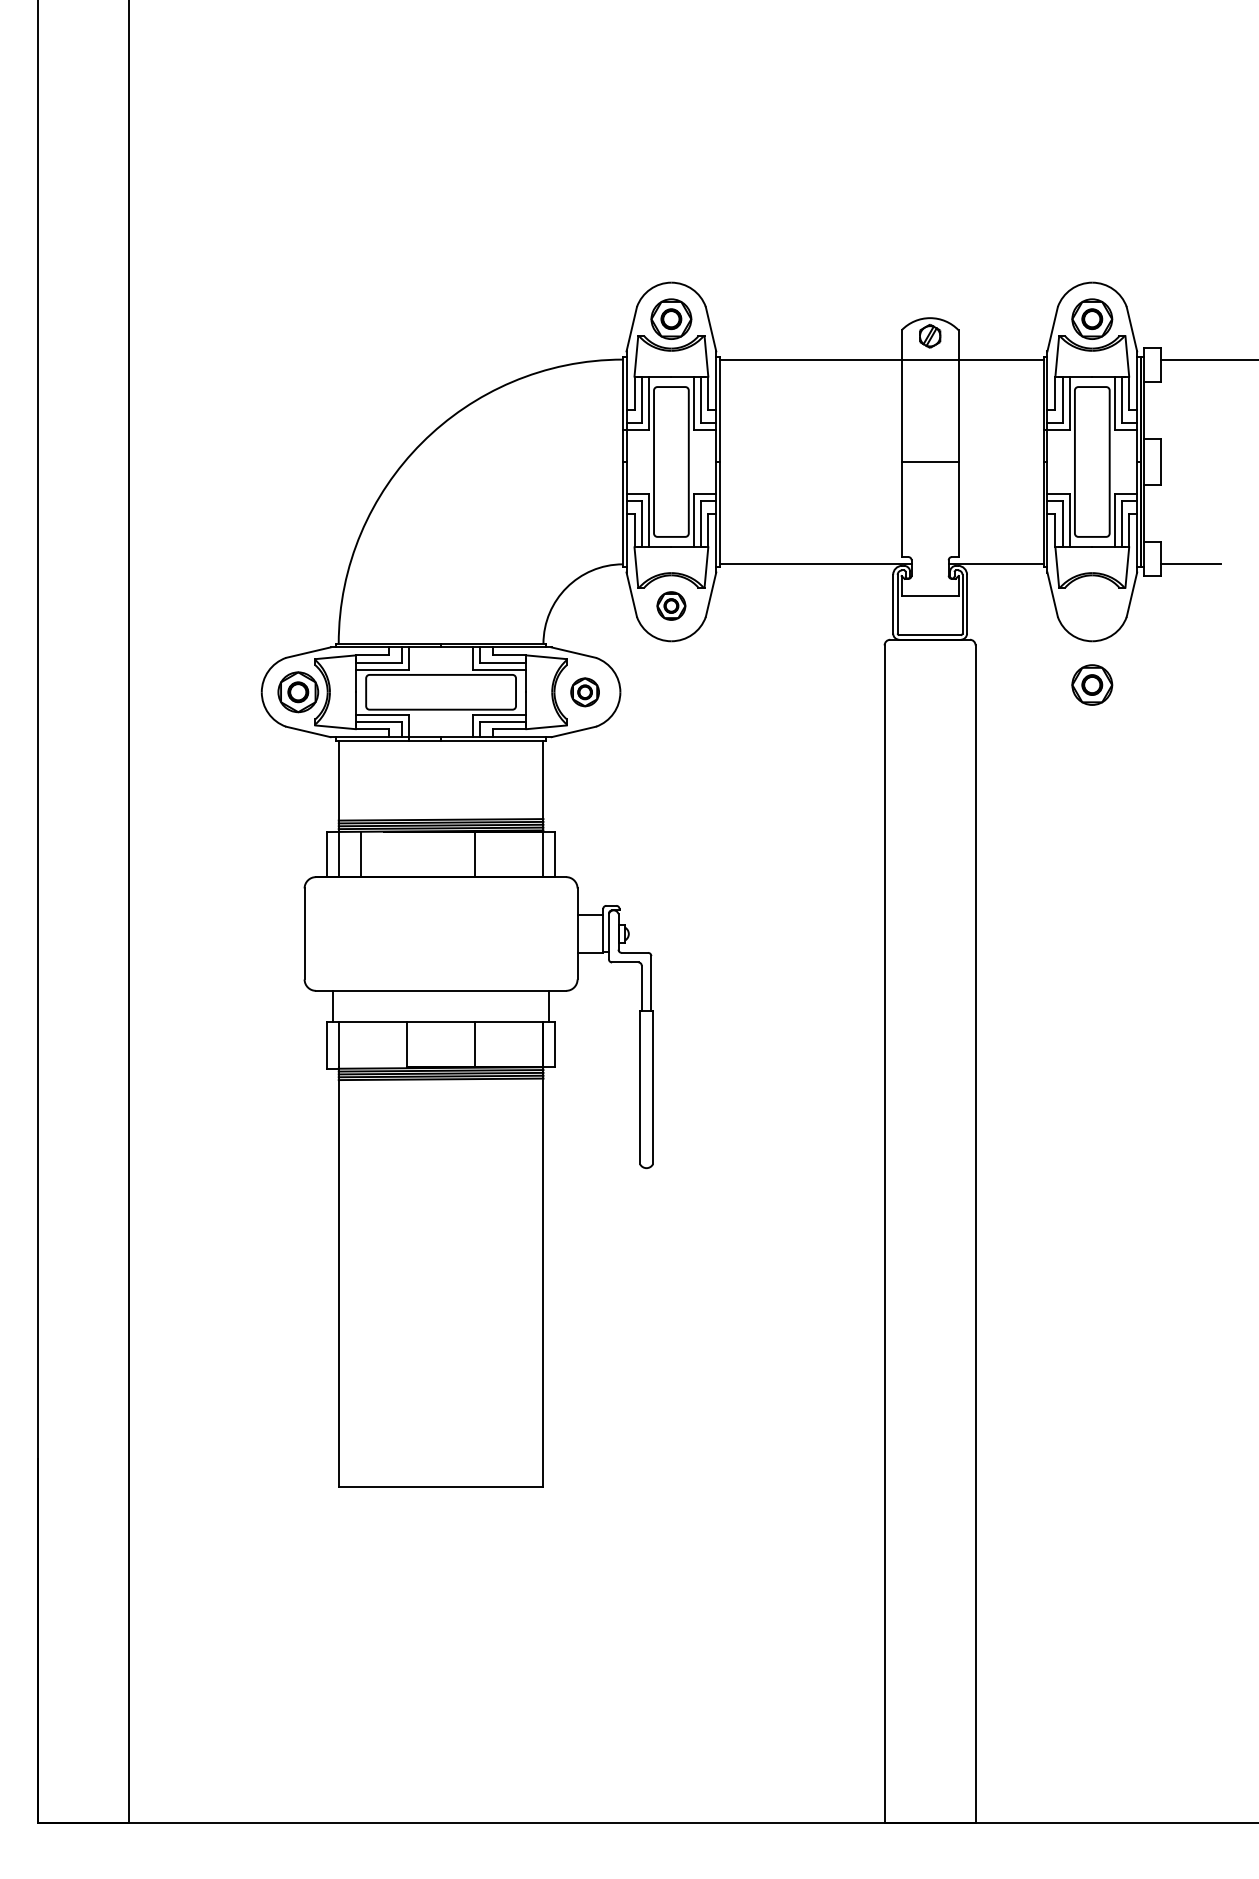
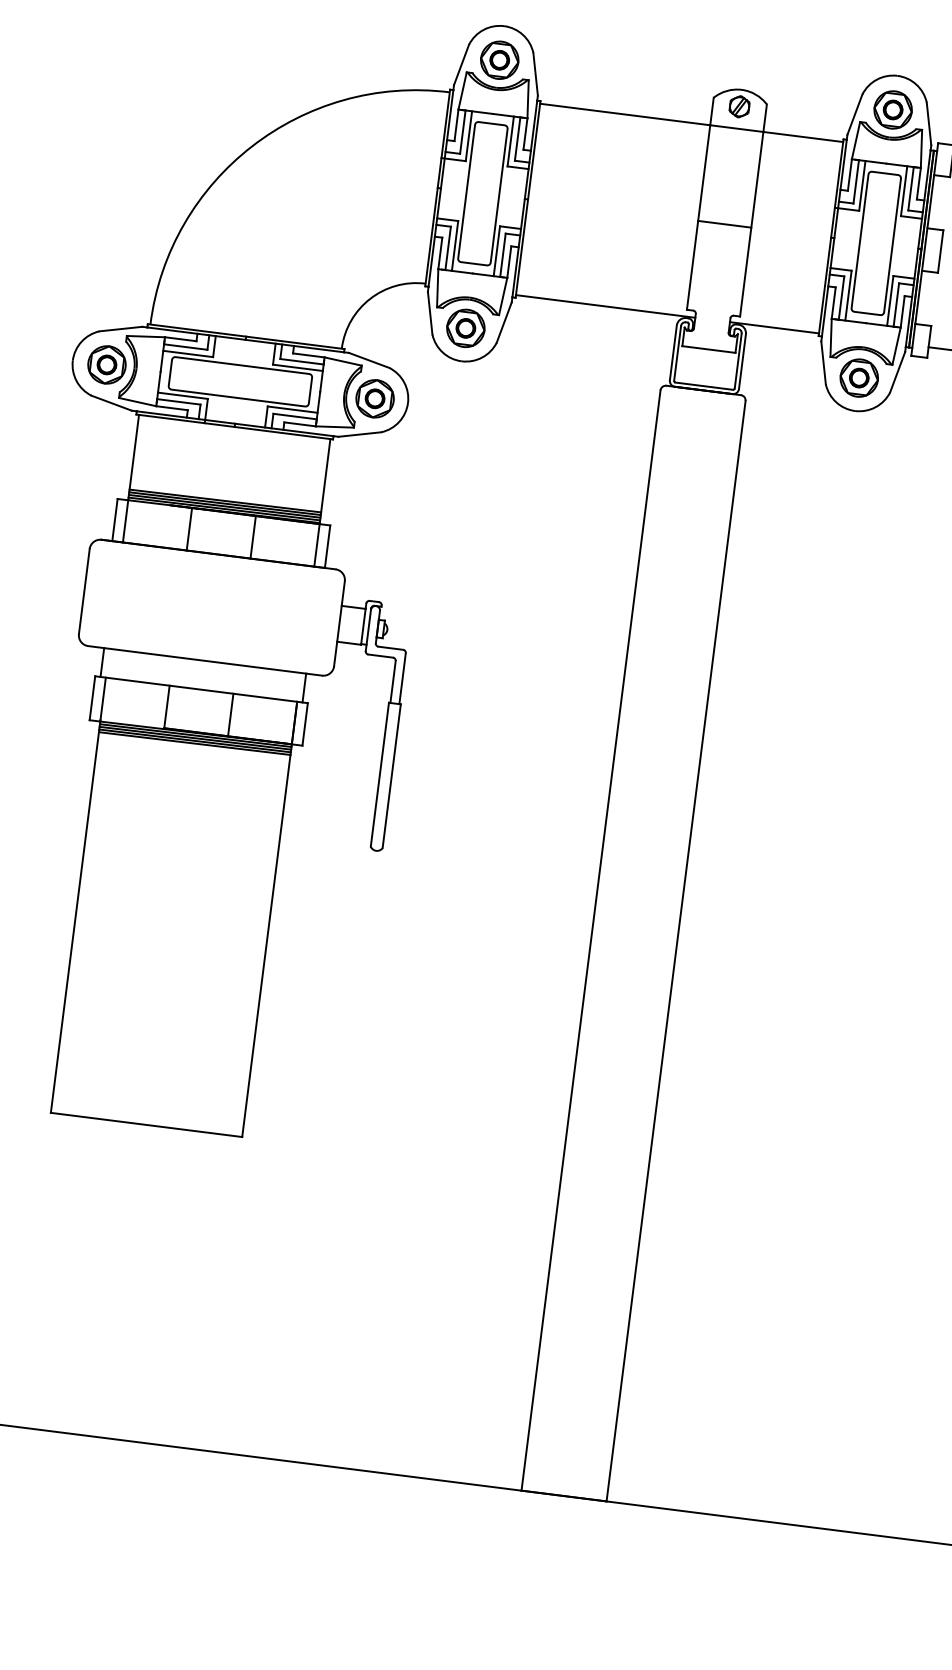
part: (671, 605) -> (466, 327), size x1.43
part: (1092, 684) -> (859, 377), moved
part: (584, 692) -> (374, 398), size x1.43
line: (360, 854) -> (188, 529), moved

